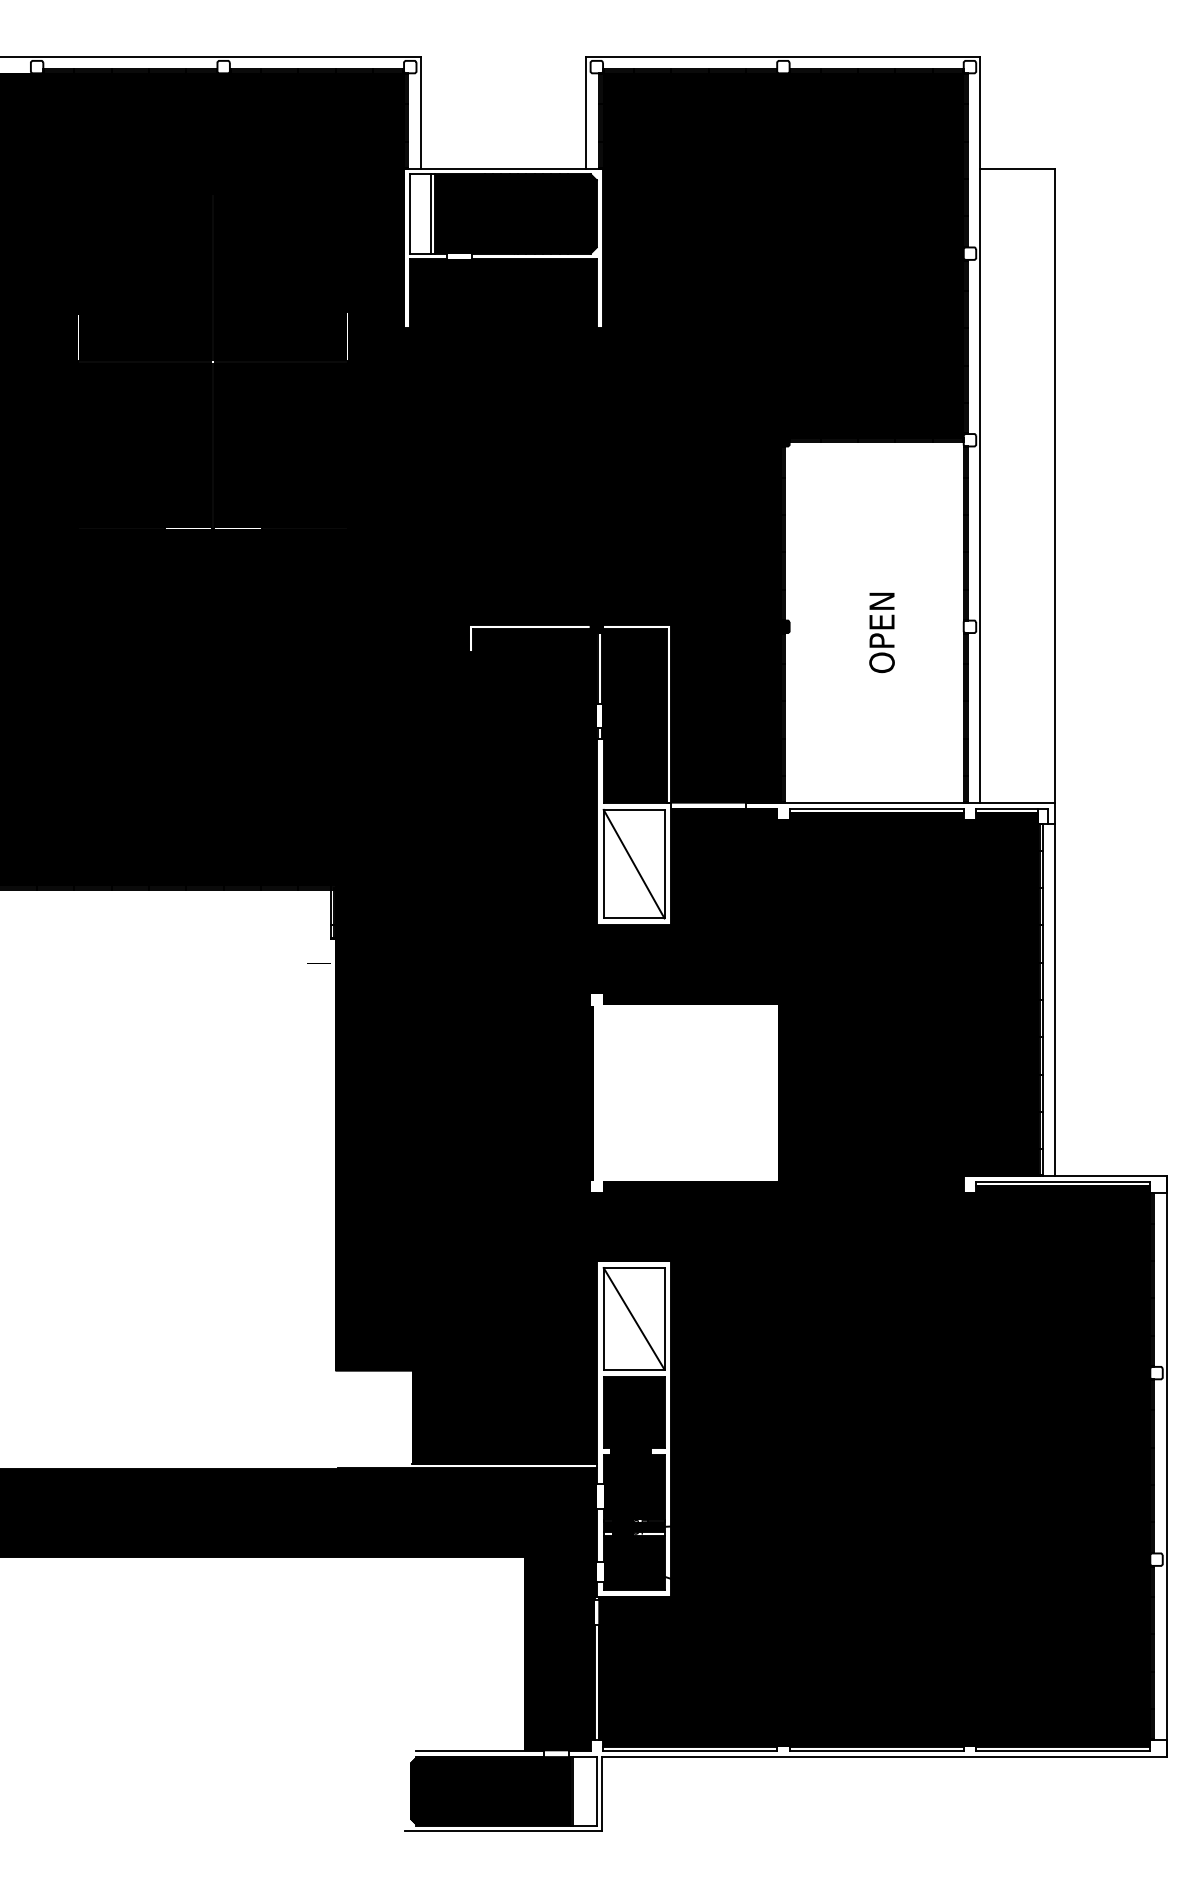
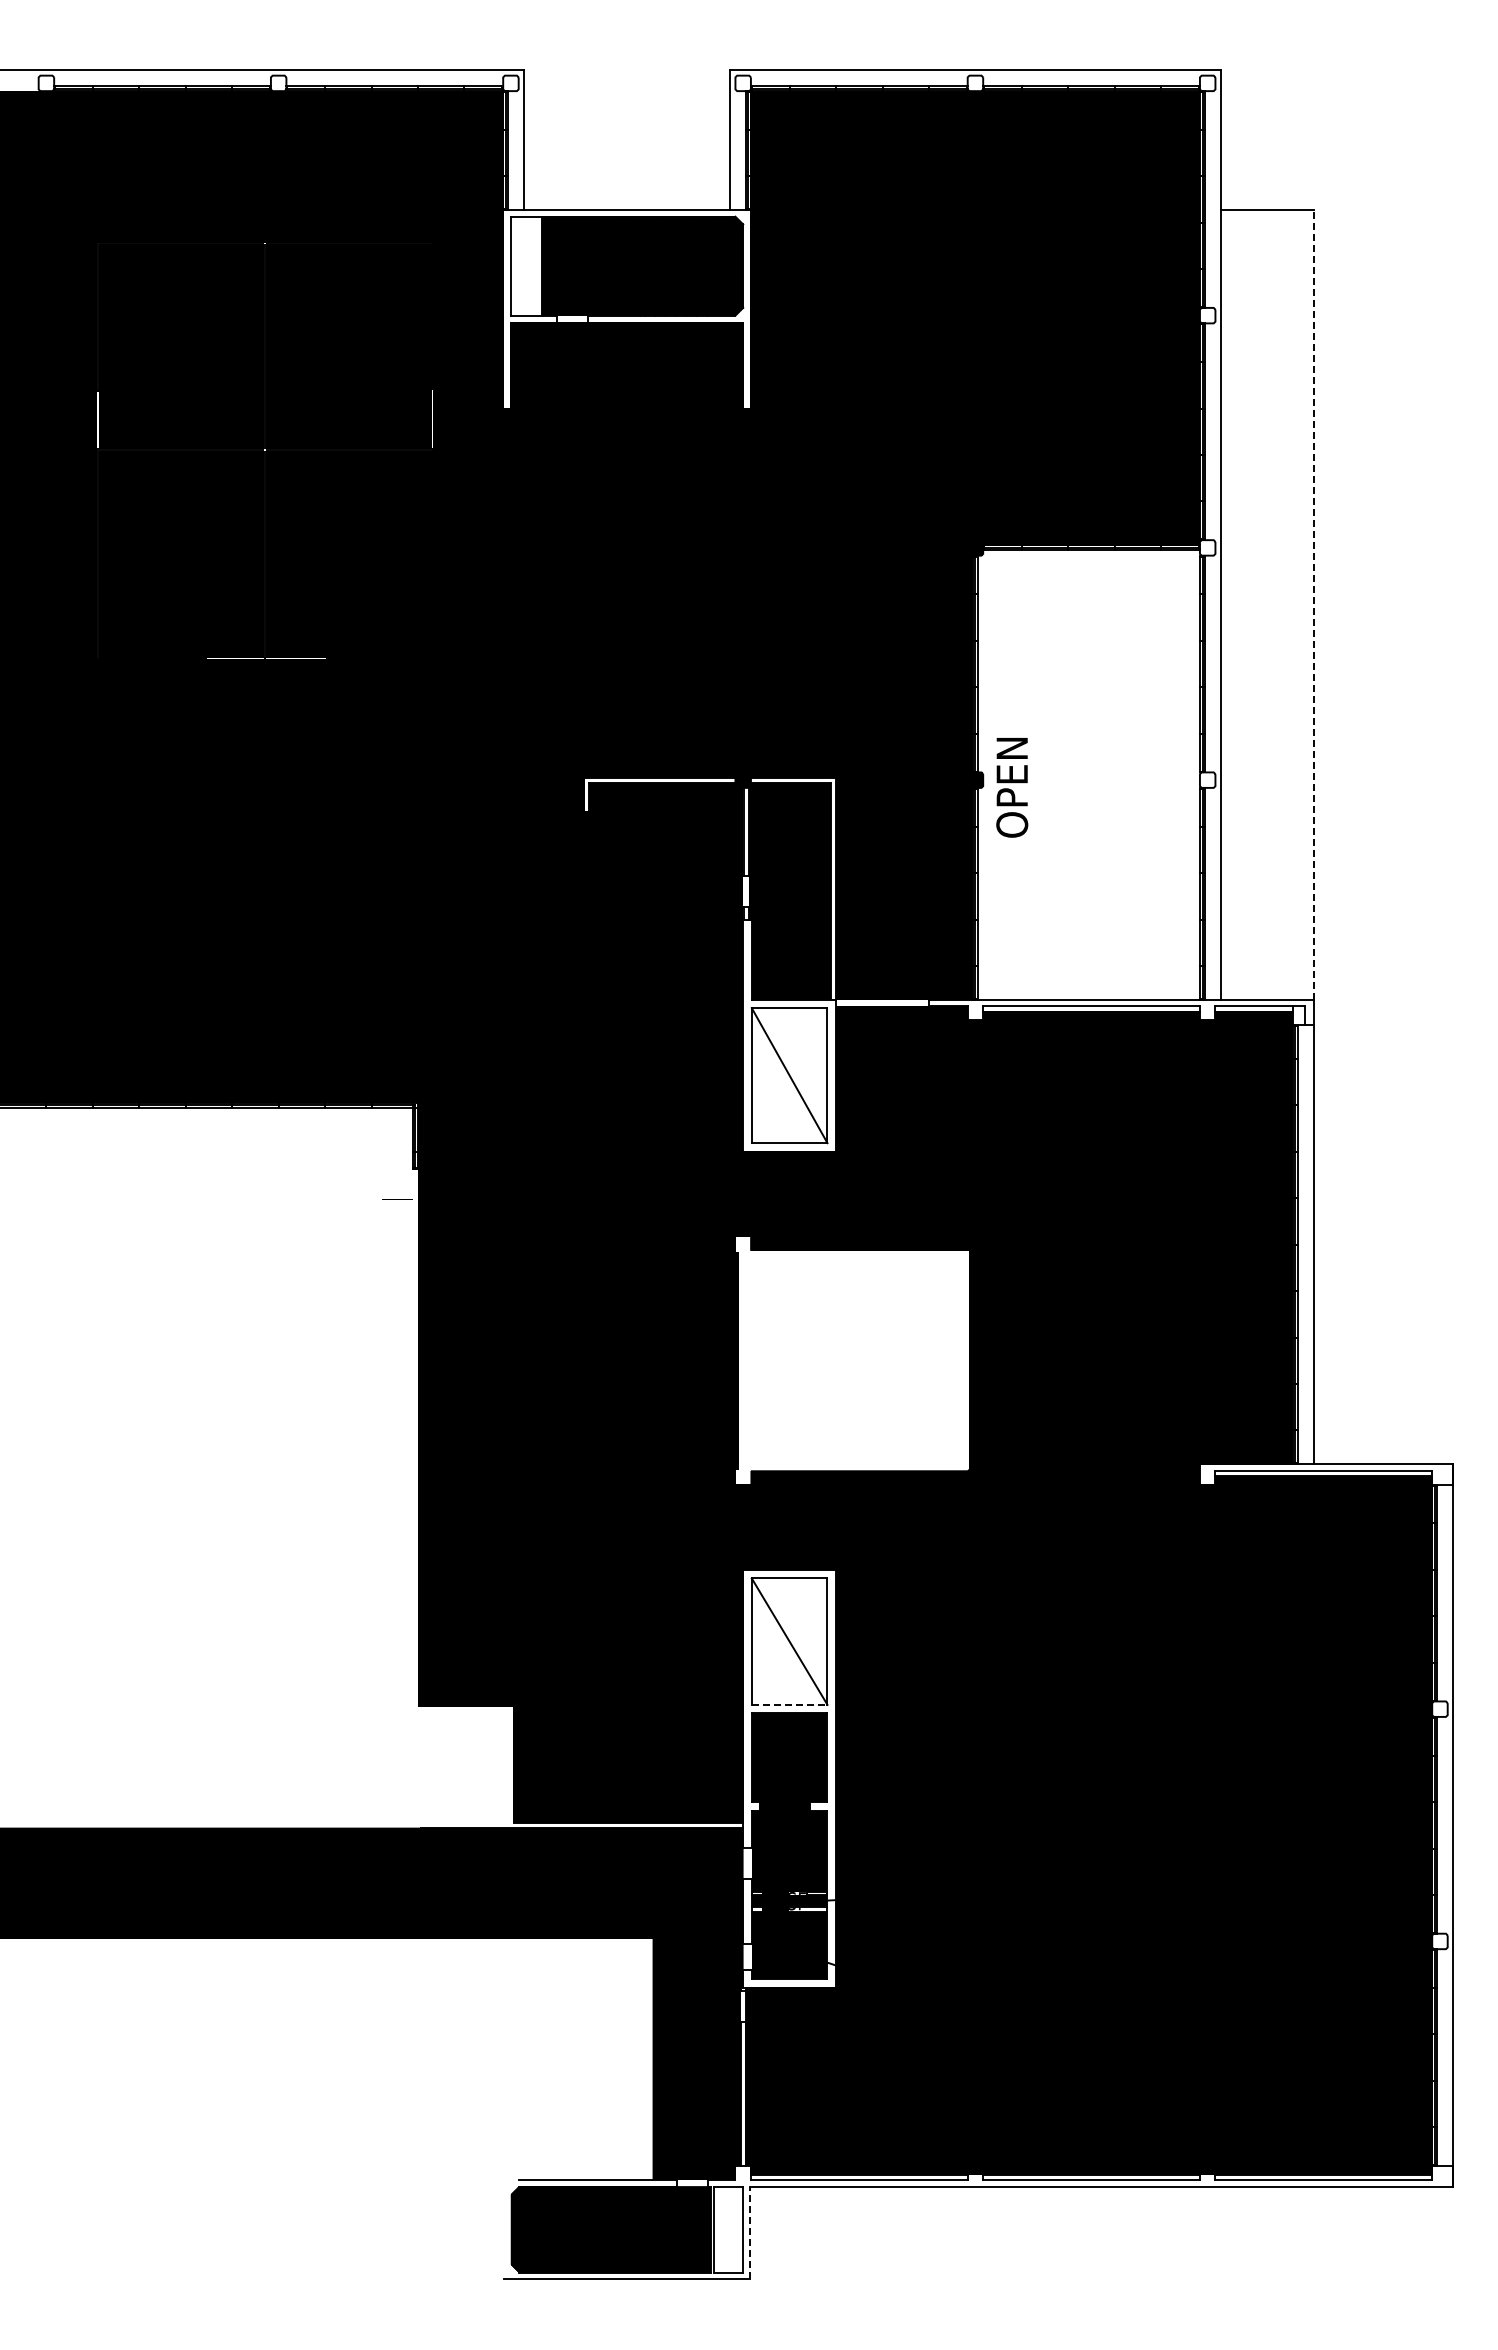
line: (430, 213) -> (536, 265), removed
line: (1054, 485) -> (1313, 604), solid -> dashed
text: (882, 632) -> (1012, 787), moved
line: (634, 1369) -> (789, 1704), solid -> dashed
line: (602, 1793) -> (750, 2232), solid -> dashed

